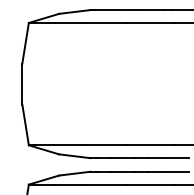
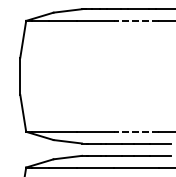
line: (149, 22) -> (135, 20), solid -> dashed
line: (149, 145) -> (135, 132), solid -> dashed

